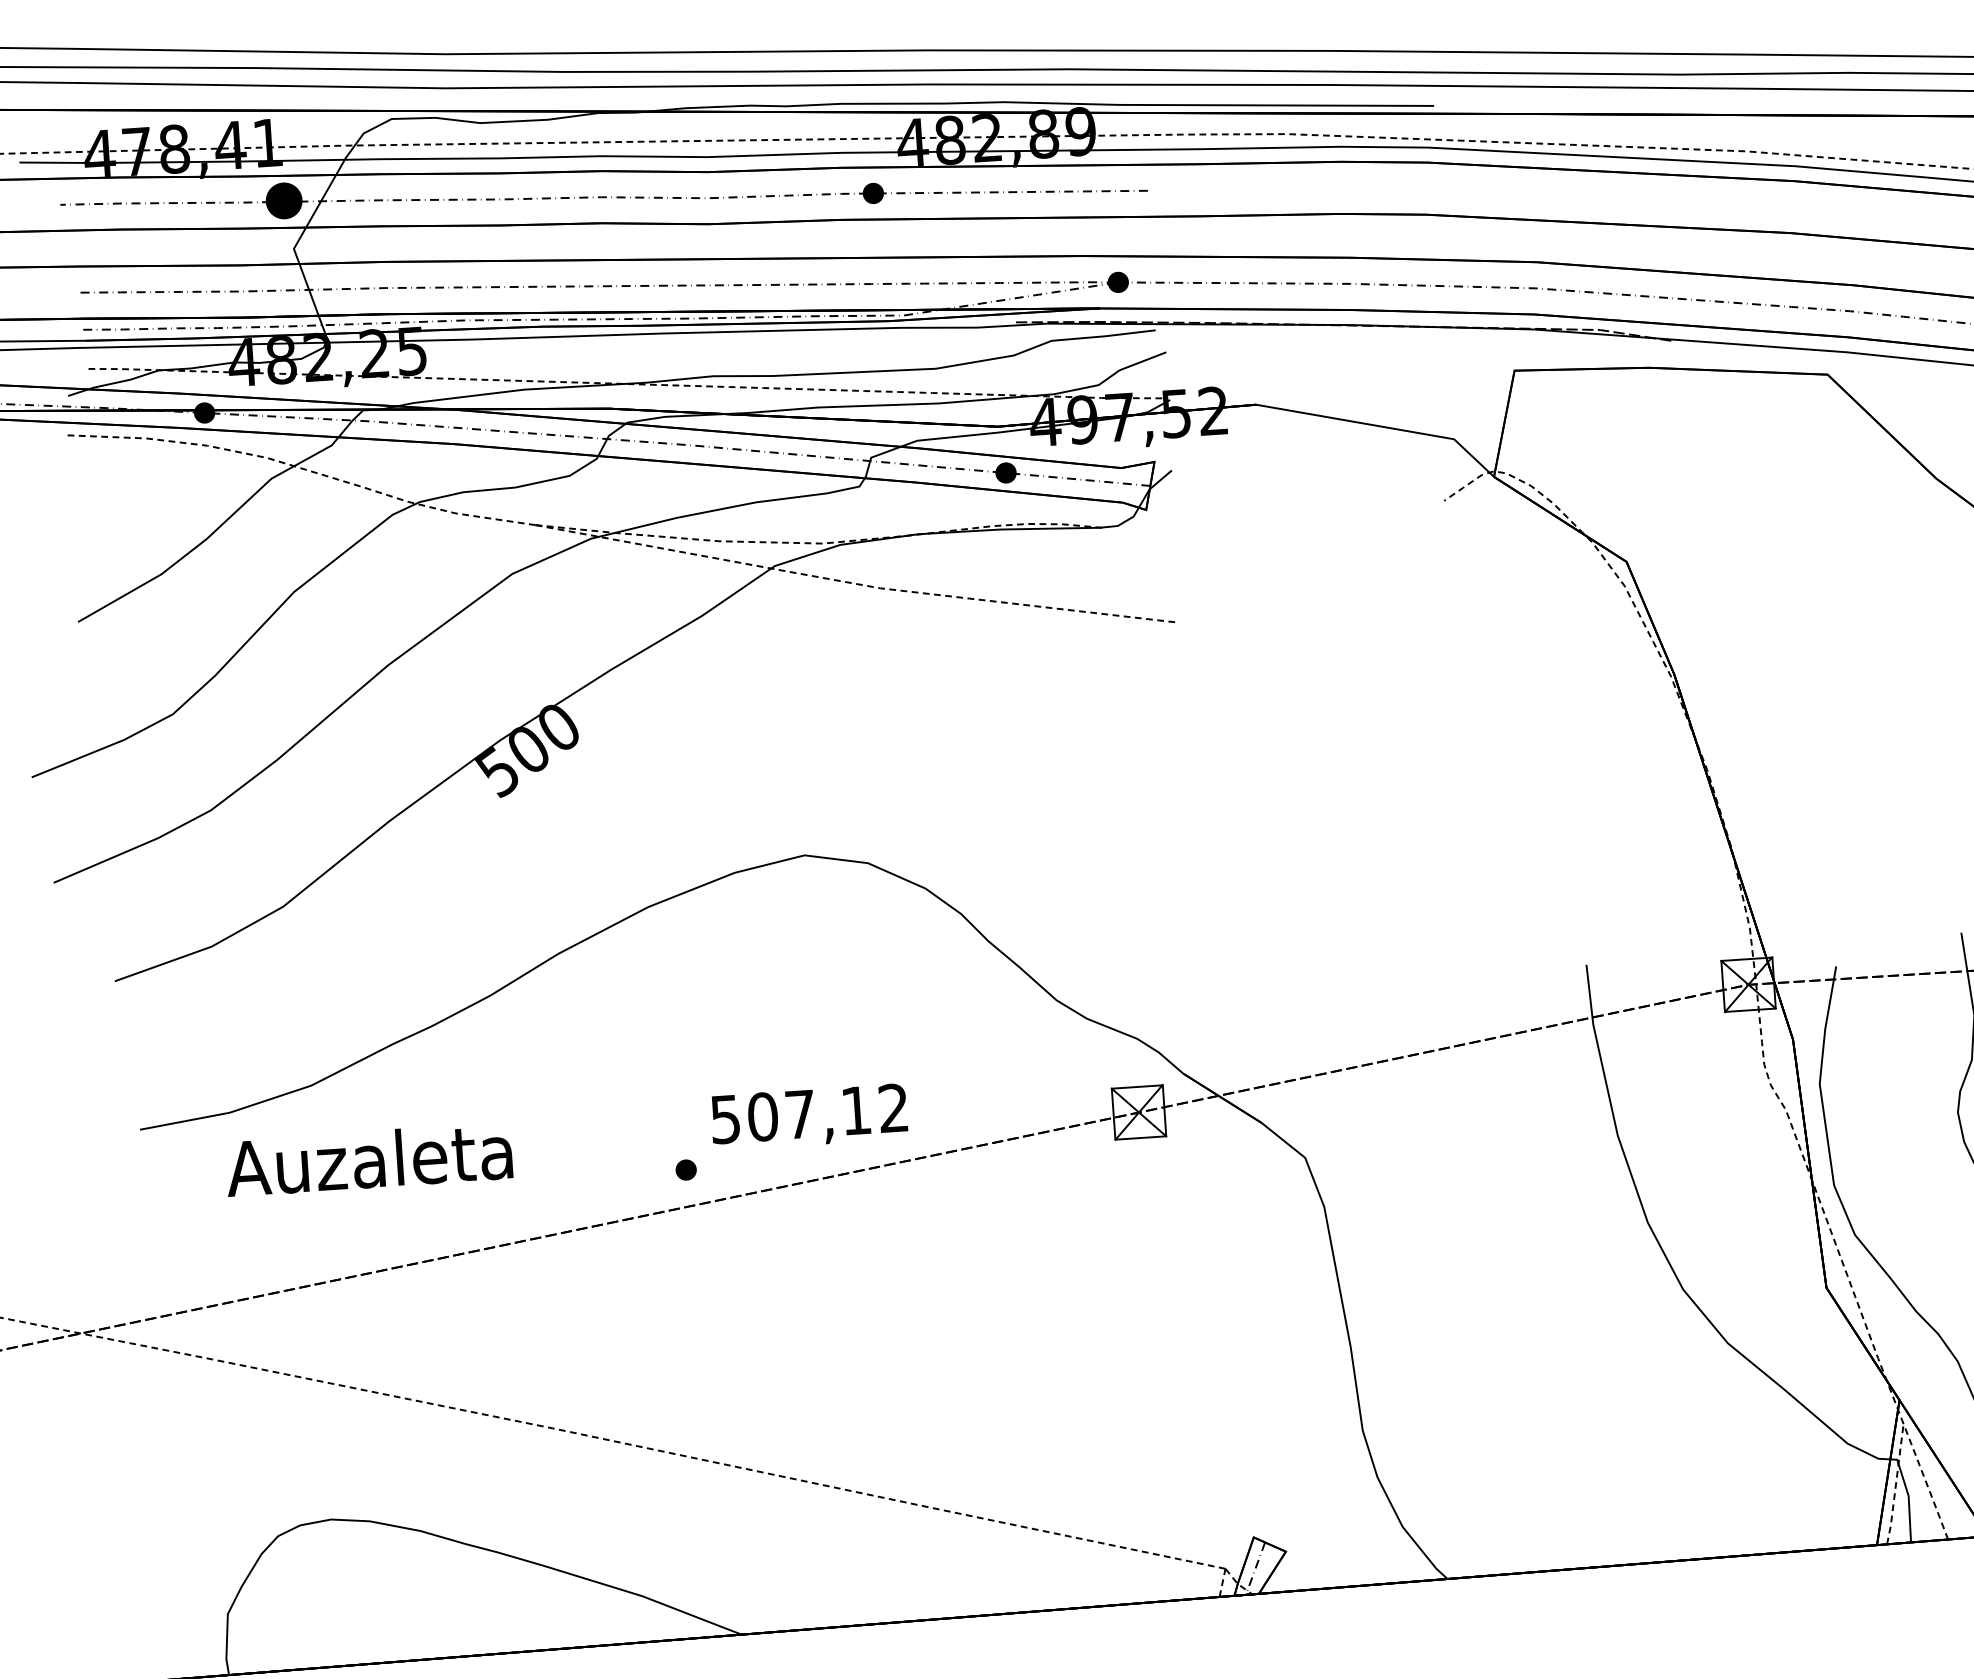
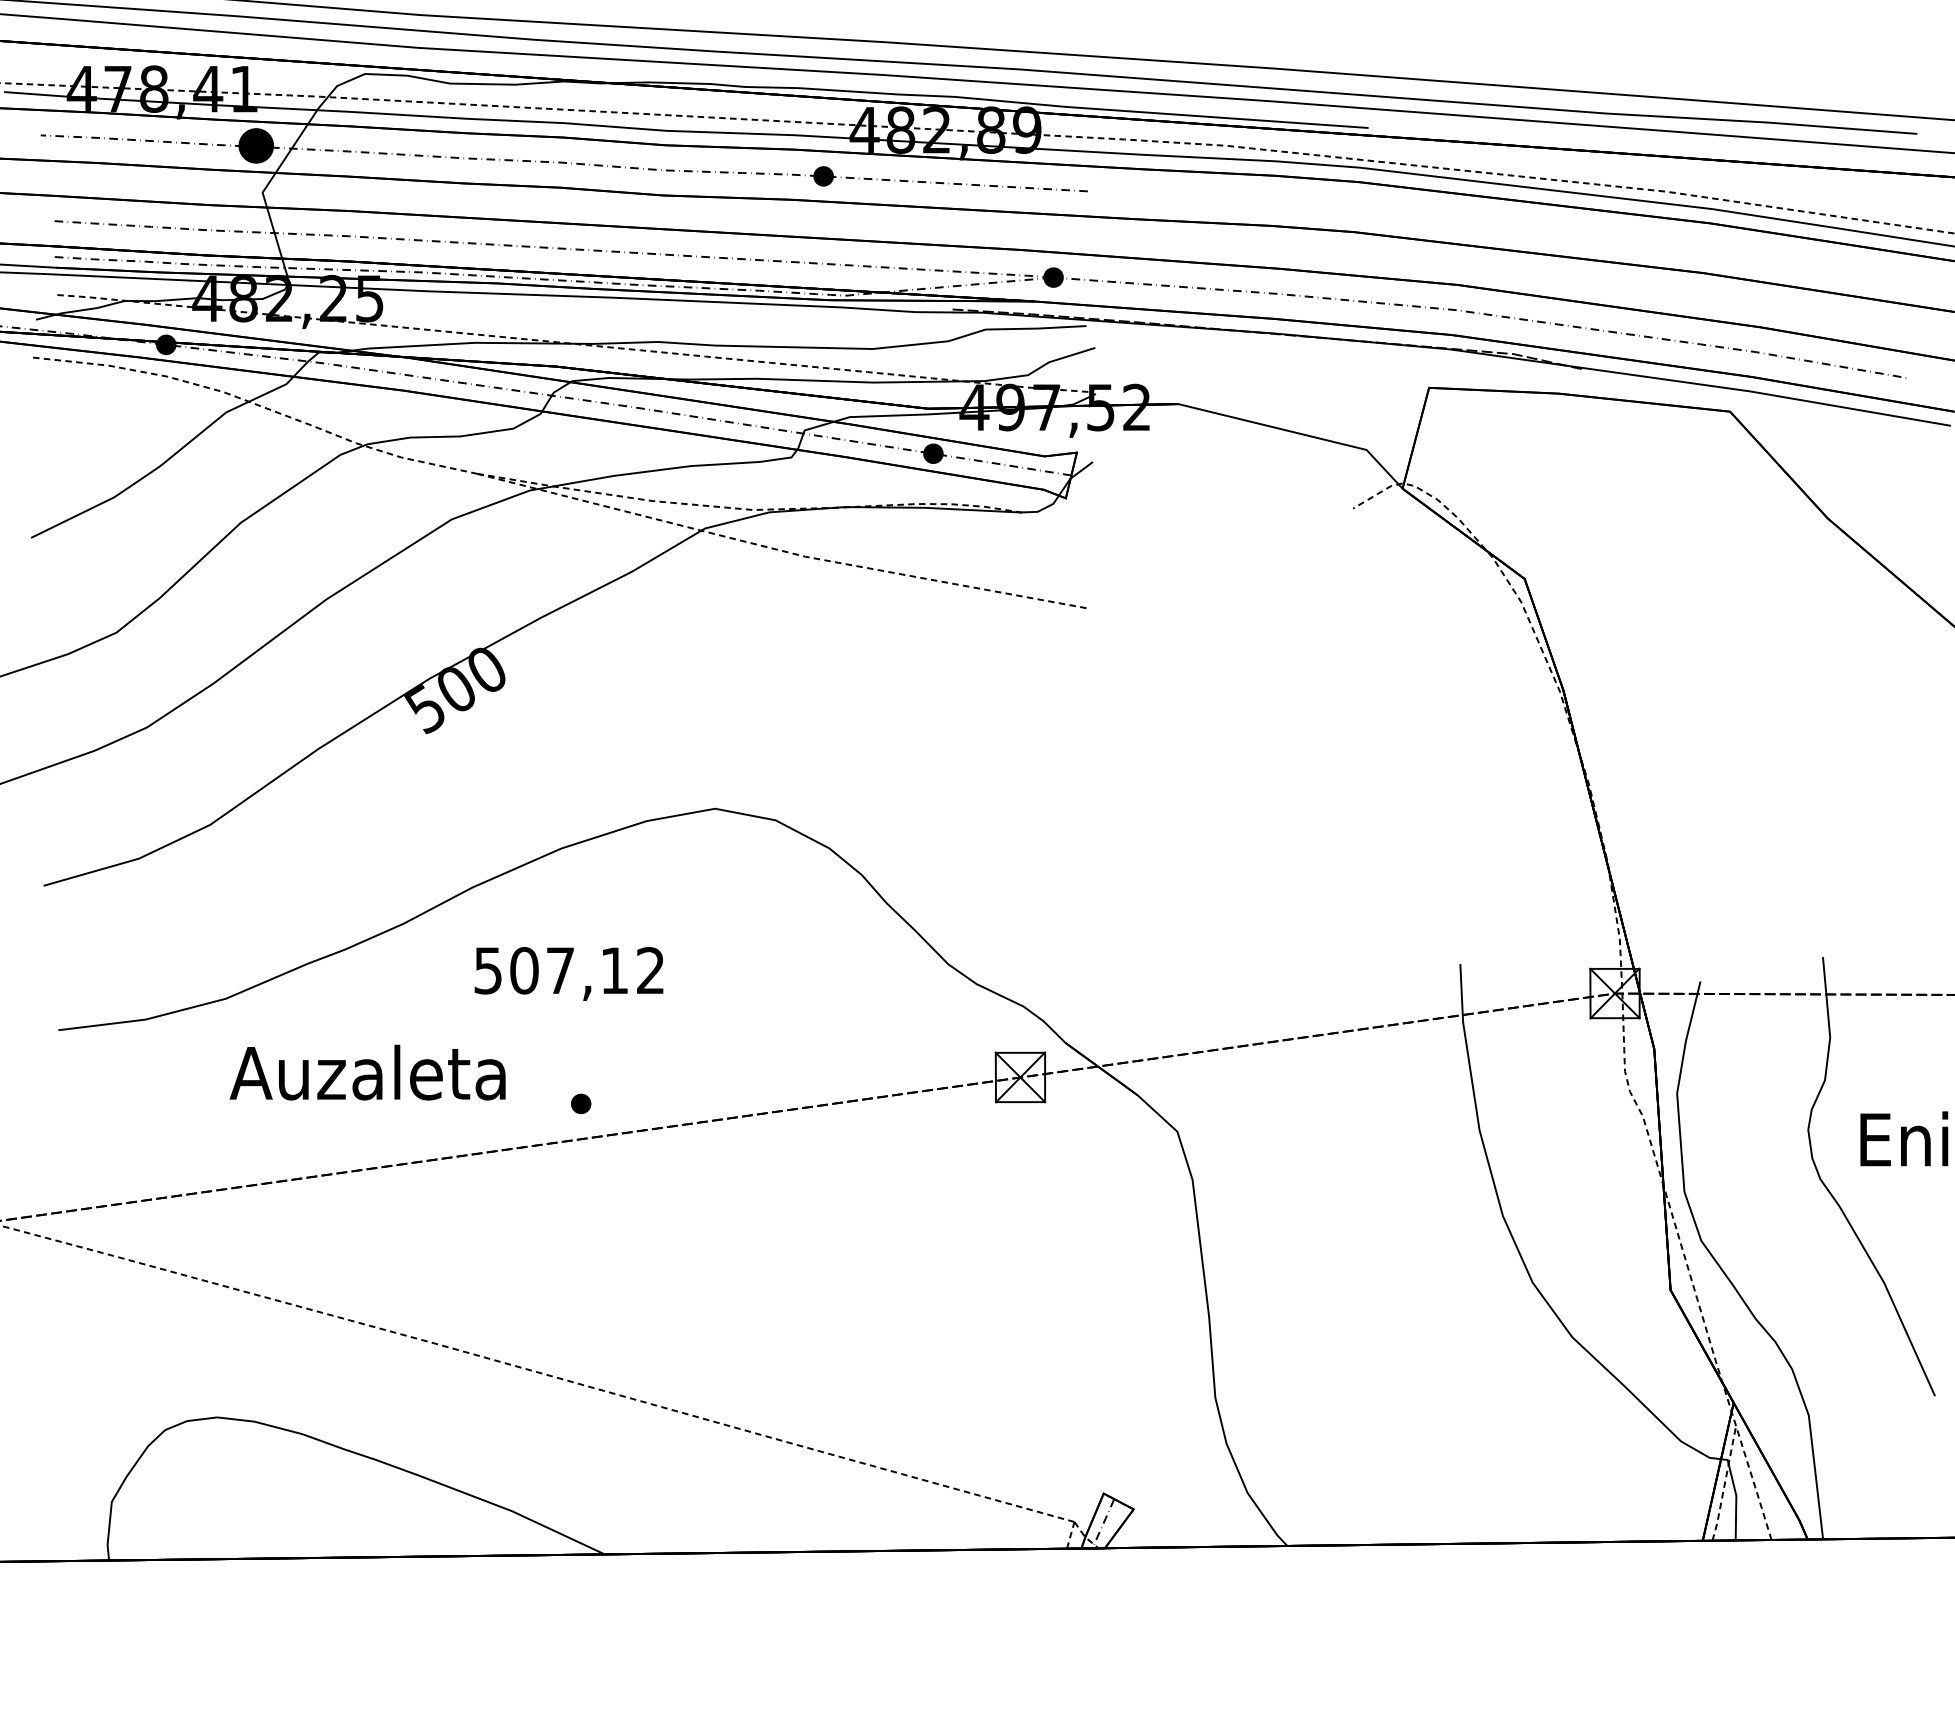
text: (808, 1116) -> (568, 973), moved
text: (368, 1159) -> (367, 1072), moved

